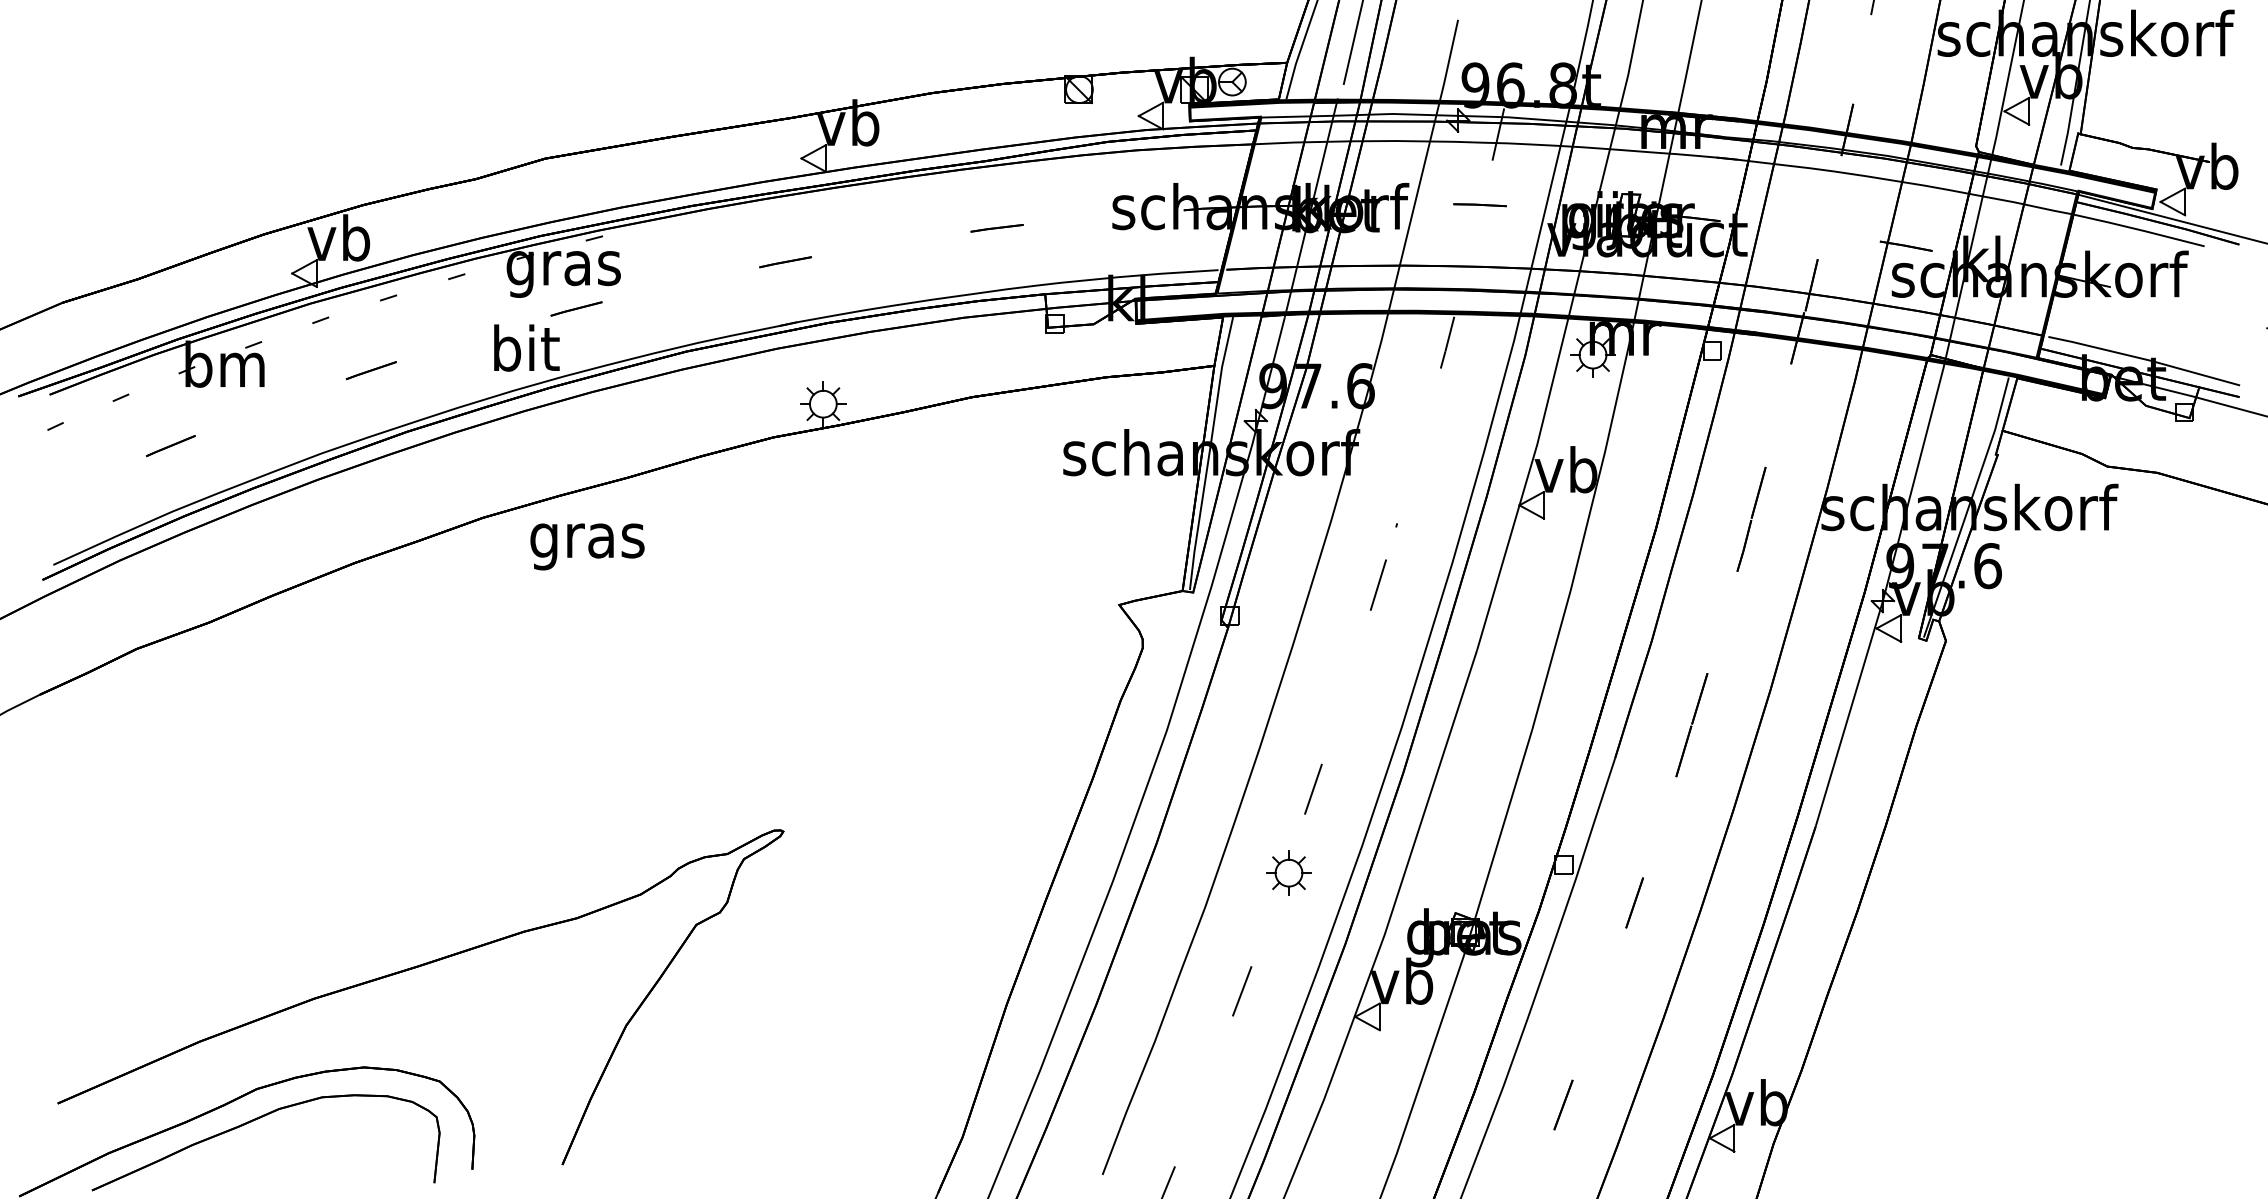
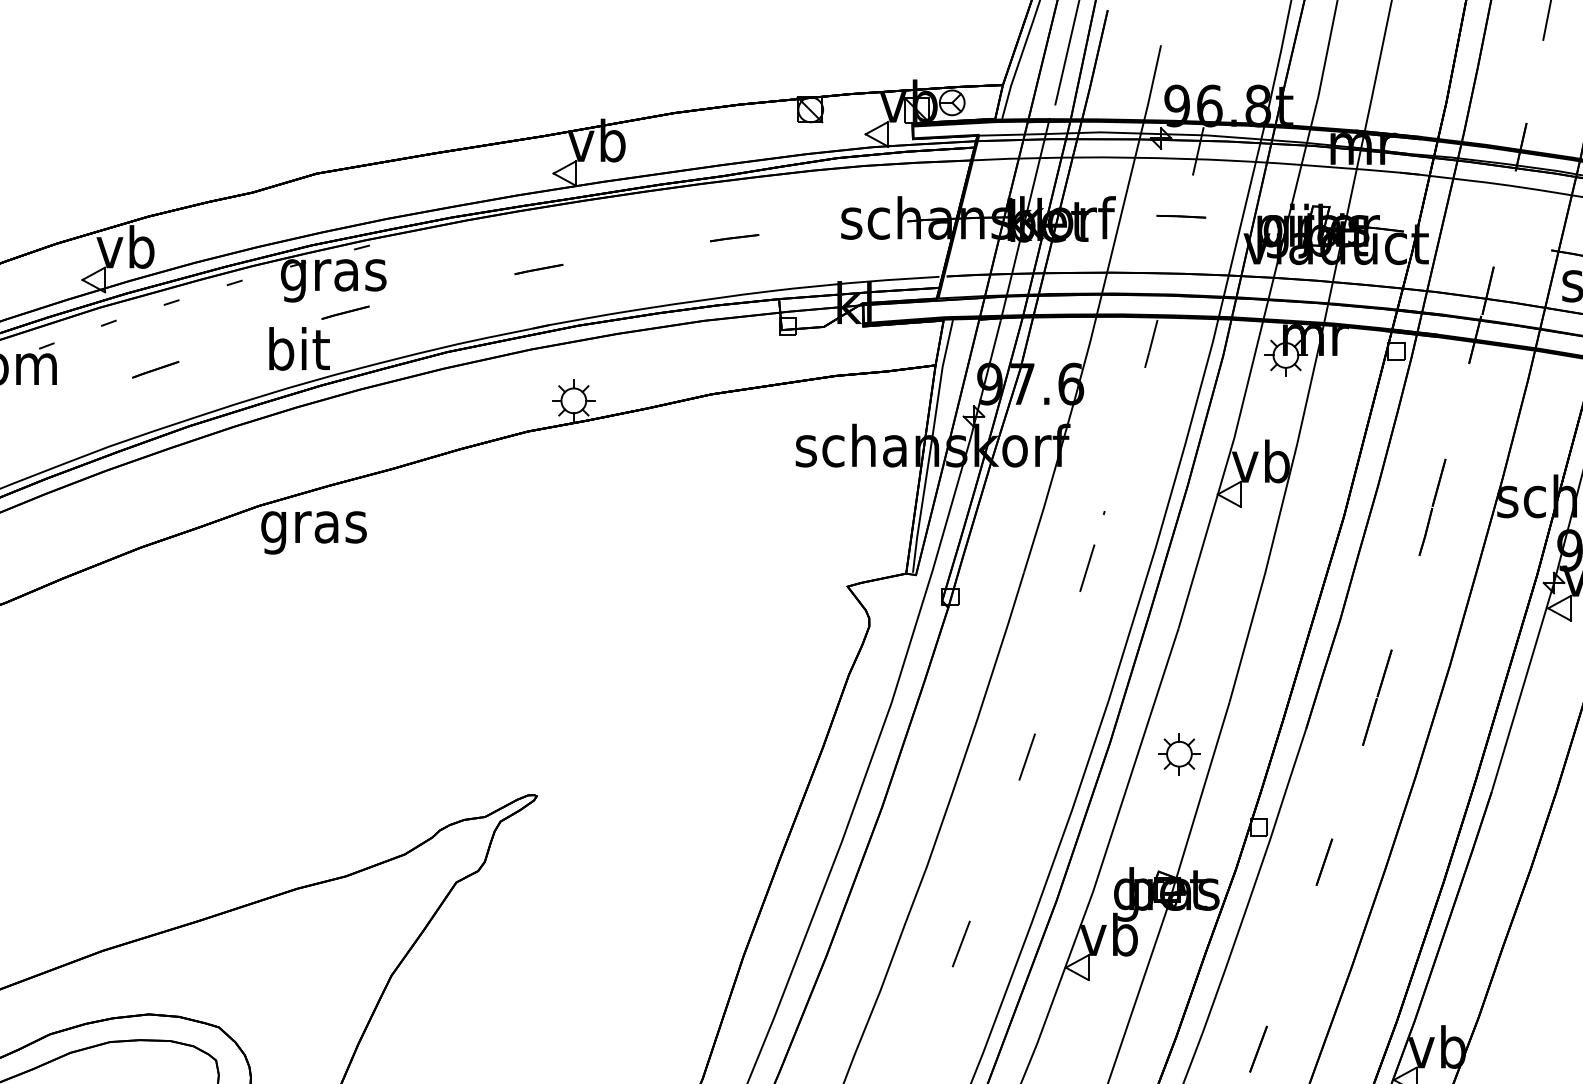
text: (587, 546) -> (314, 532), moved
part: (1288, 872) -> (1178, 753), moved

